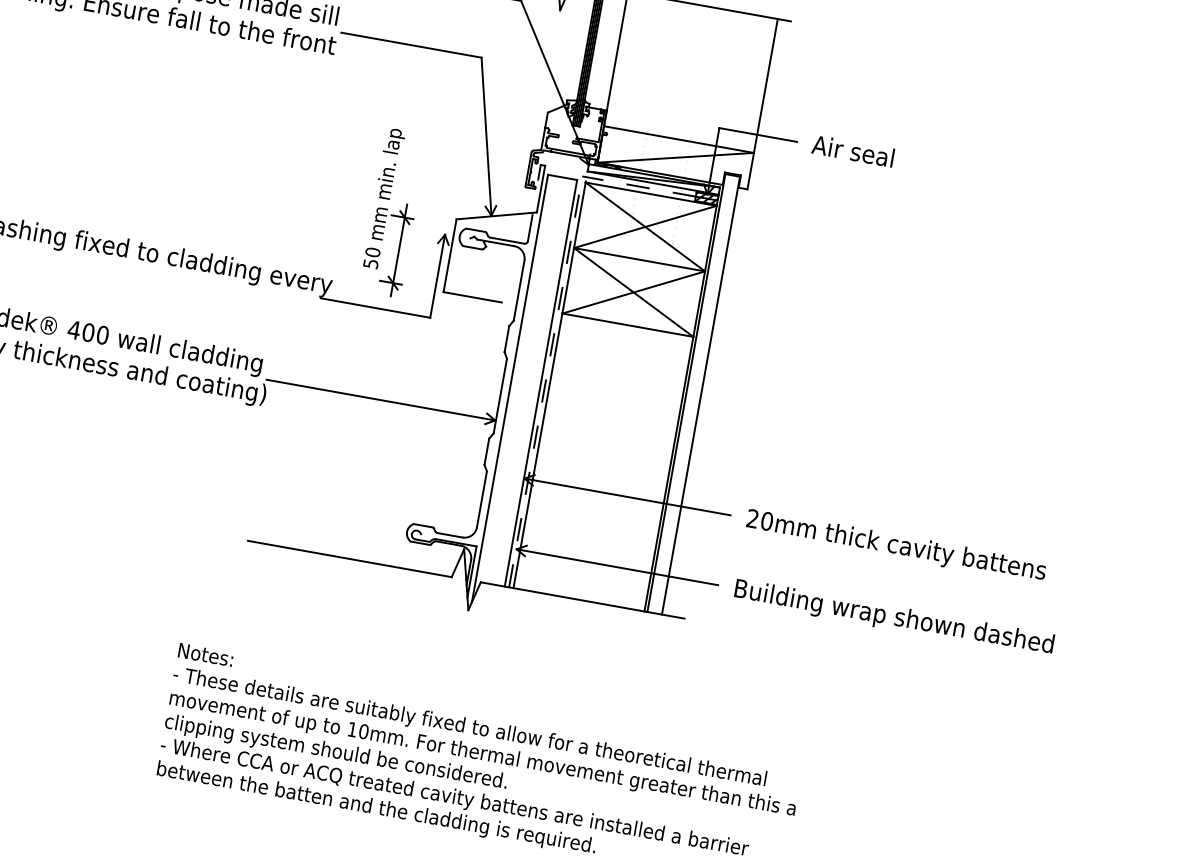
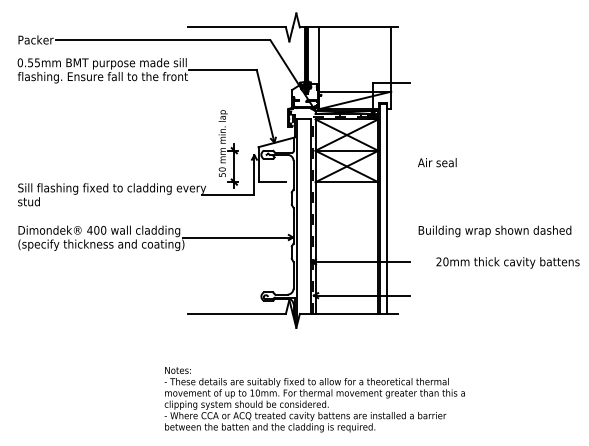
text: (853, 150) -> (437, 162), moved
text: (895, 545) -> (507, 262), moved
text: (893, 618) -> (494, 231), moved

